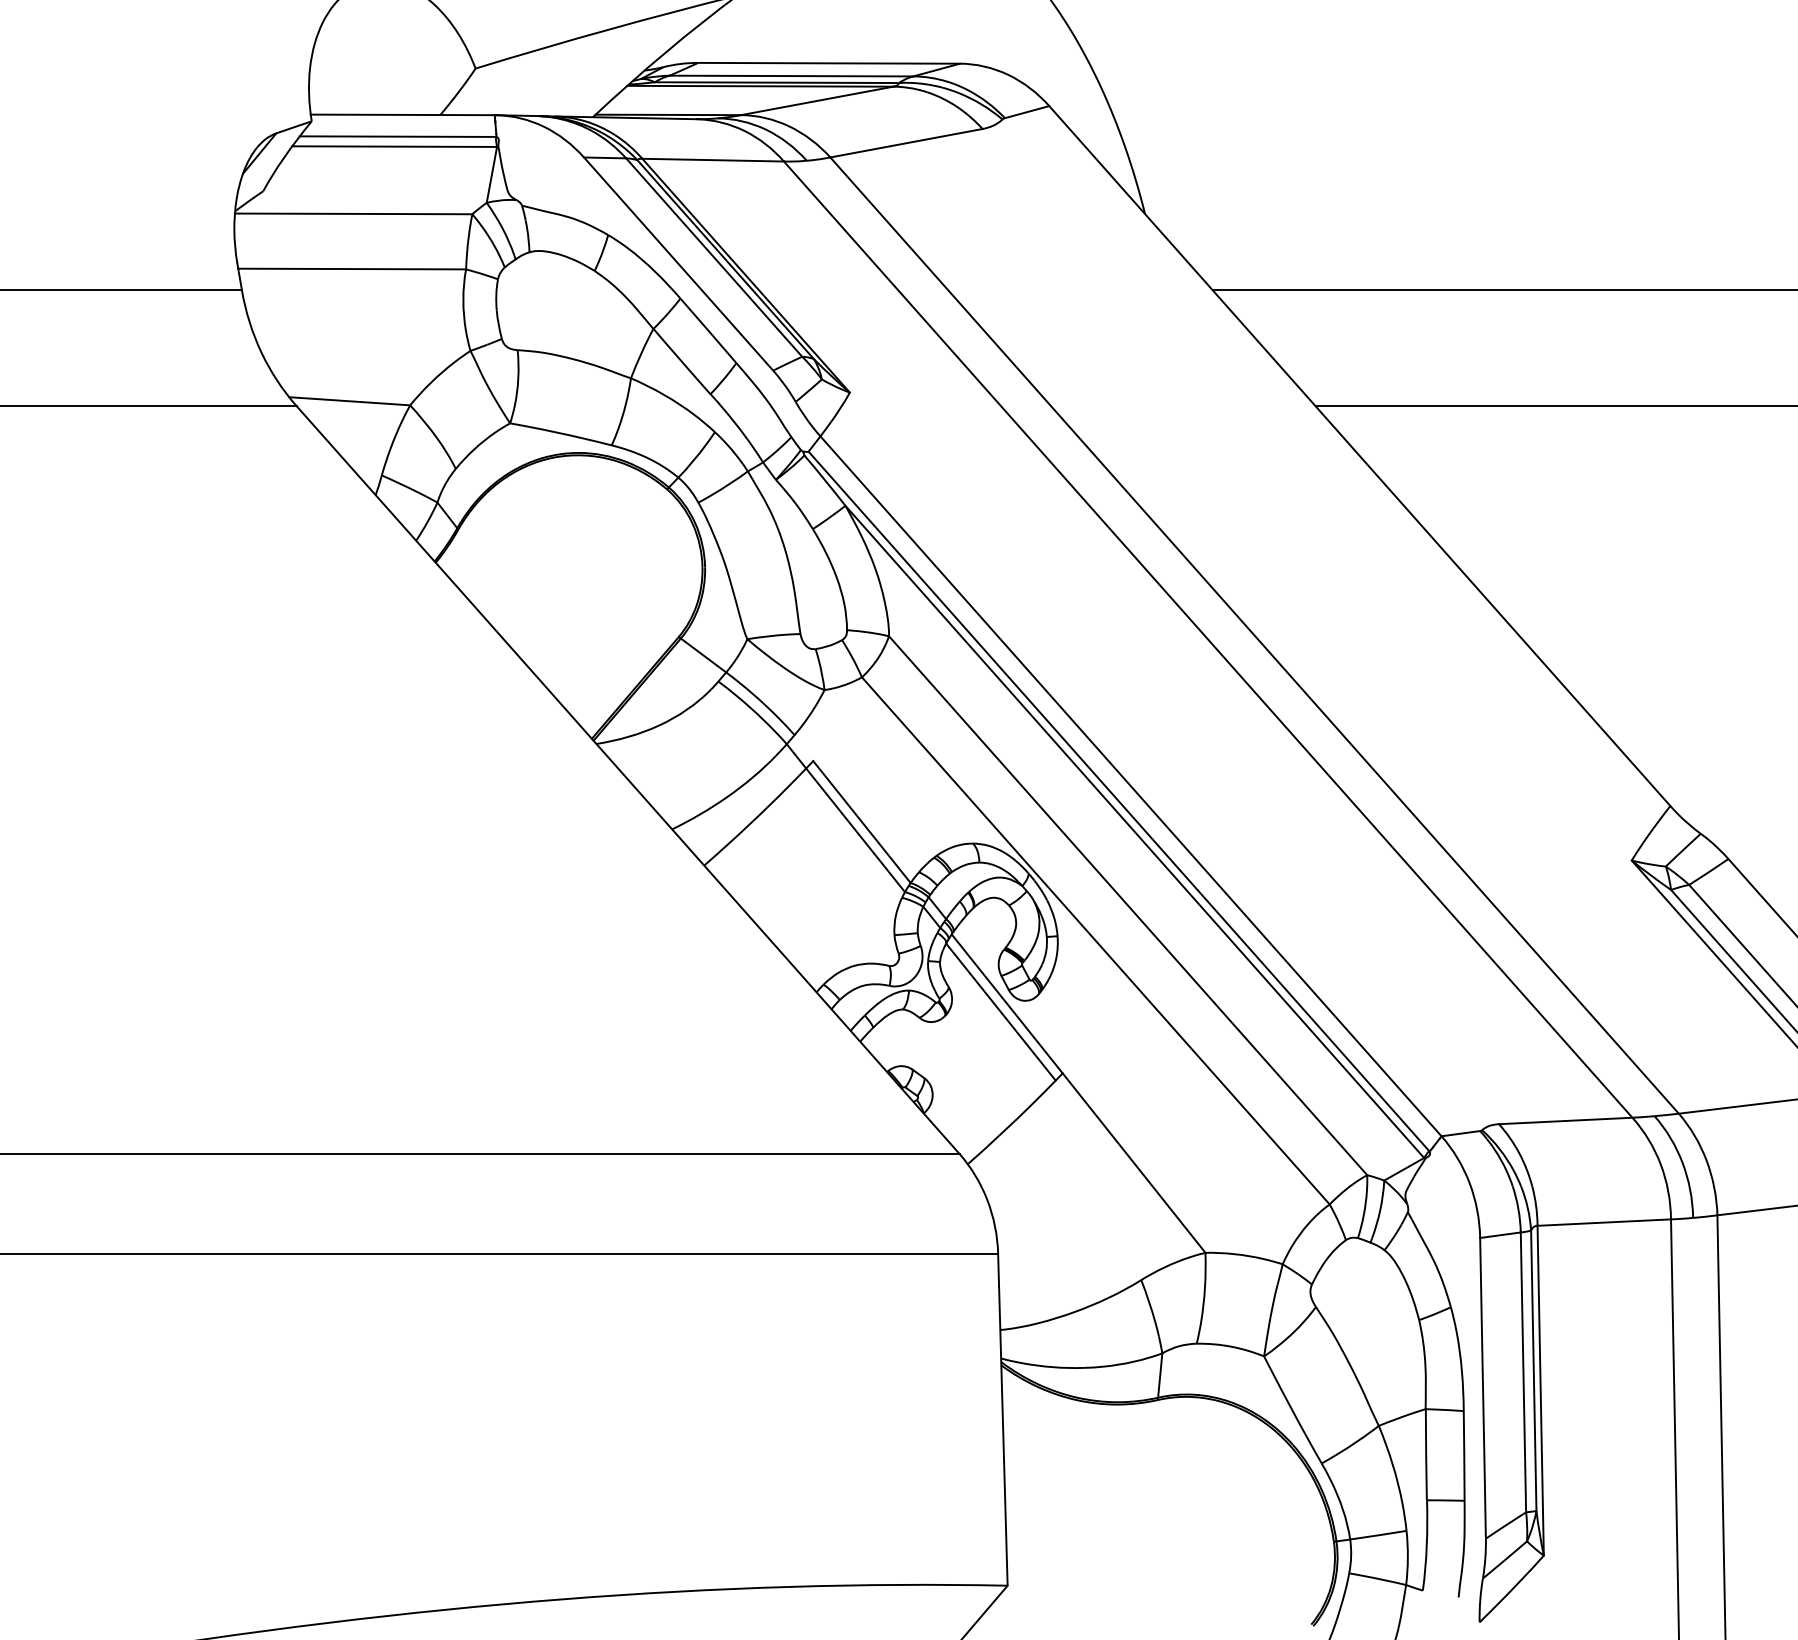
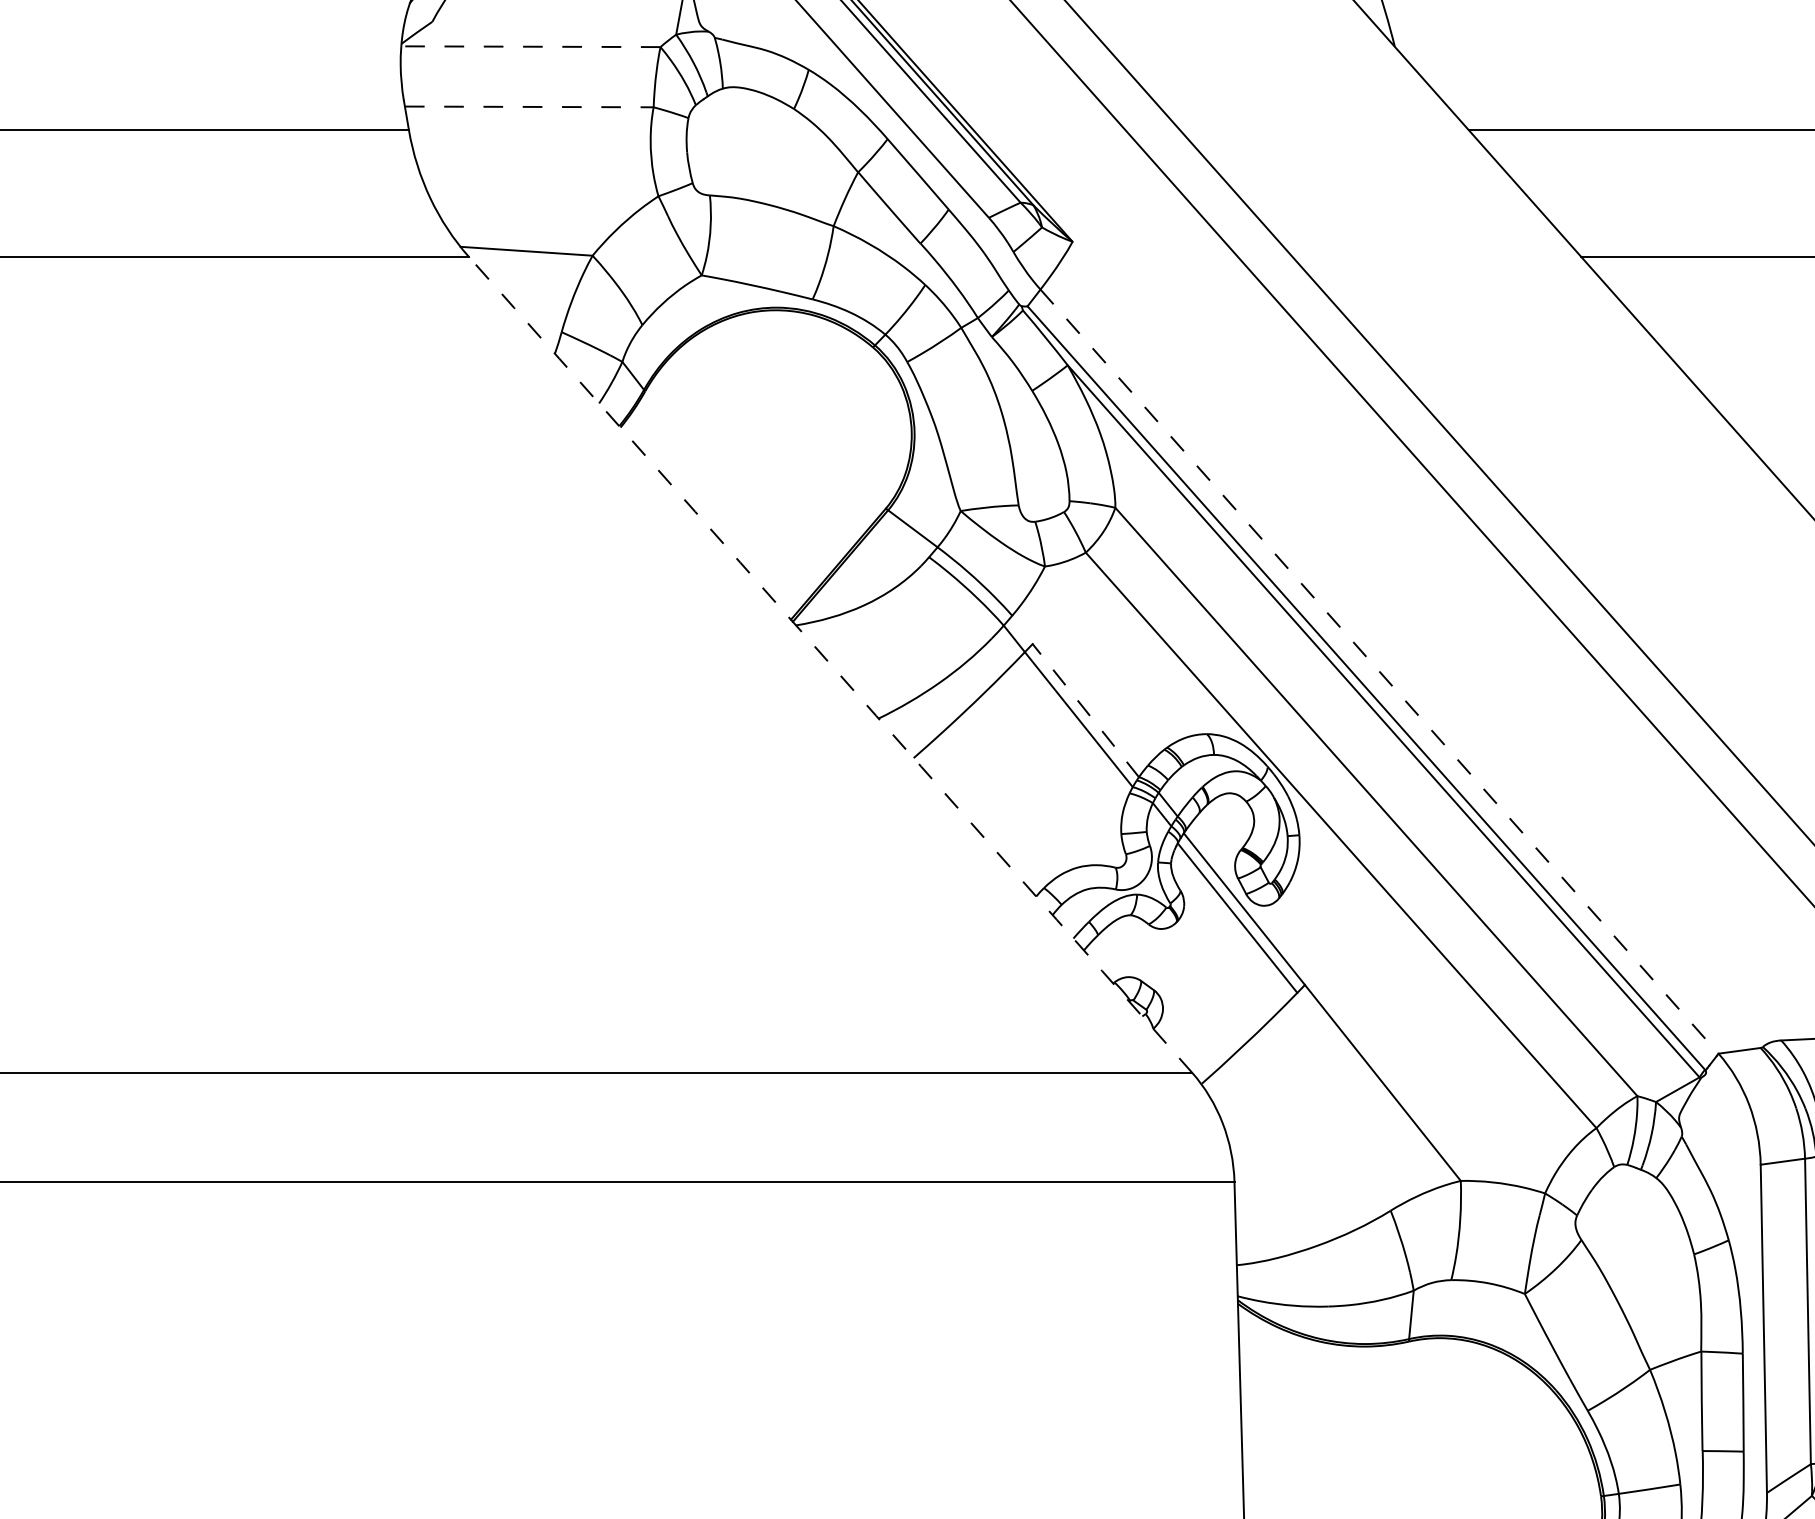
line: (353, 213) -> (530, 46), solid -> dashed
line: (352, 269) -> (529, 107), solid -> dashed
arc: (628, 779) -> (830, 664), solid -> dashed
line: (1131, 786) -> (1380, 671), solid -> dashed
line: (861, 821) -> (1085, 710), solid -> dashed

